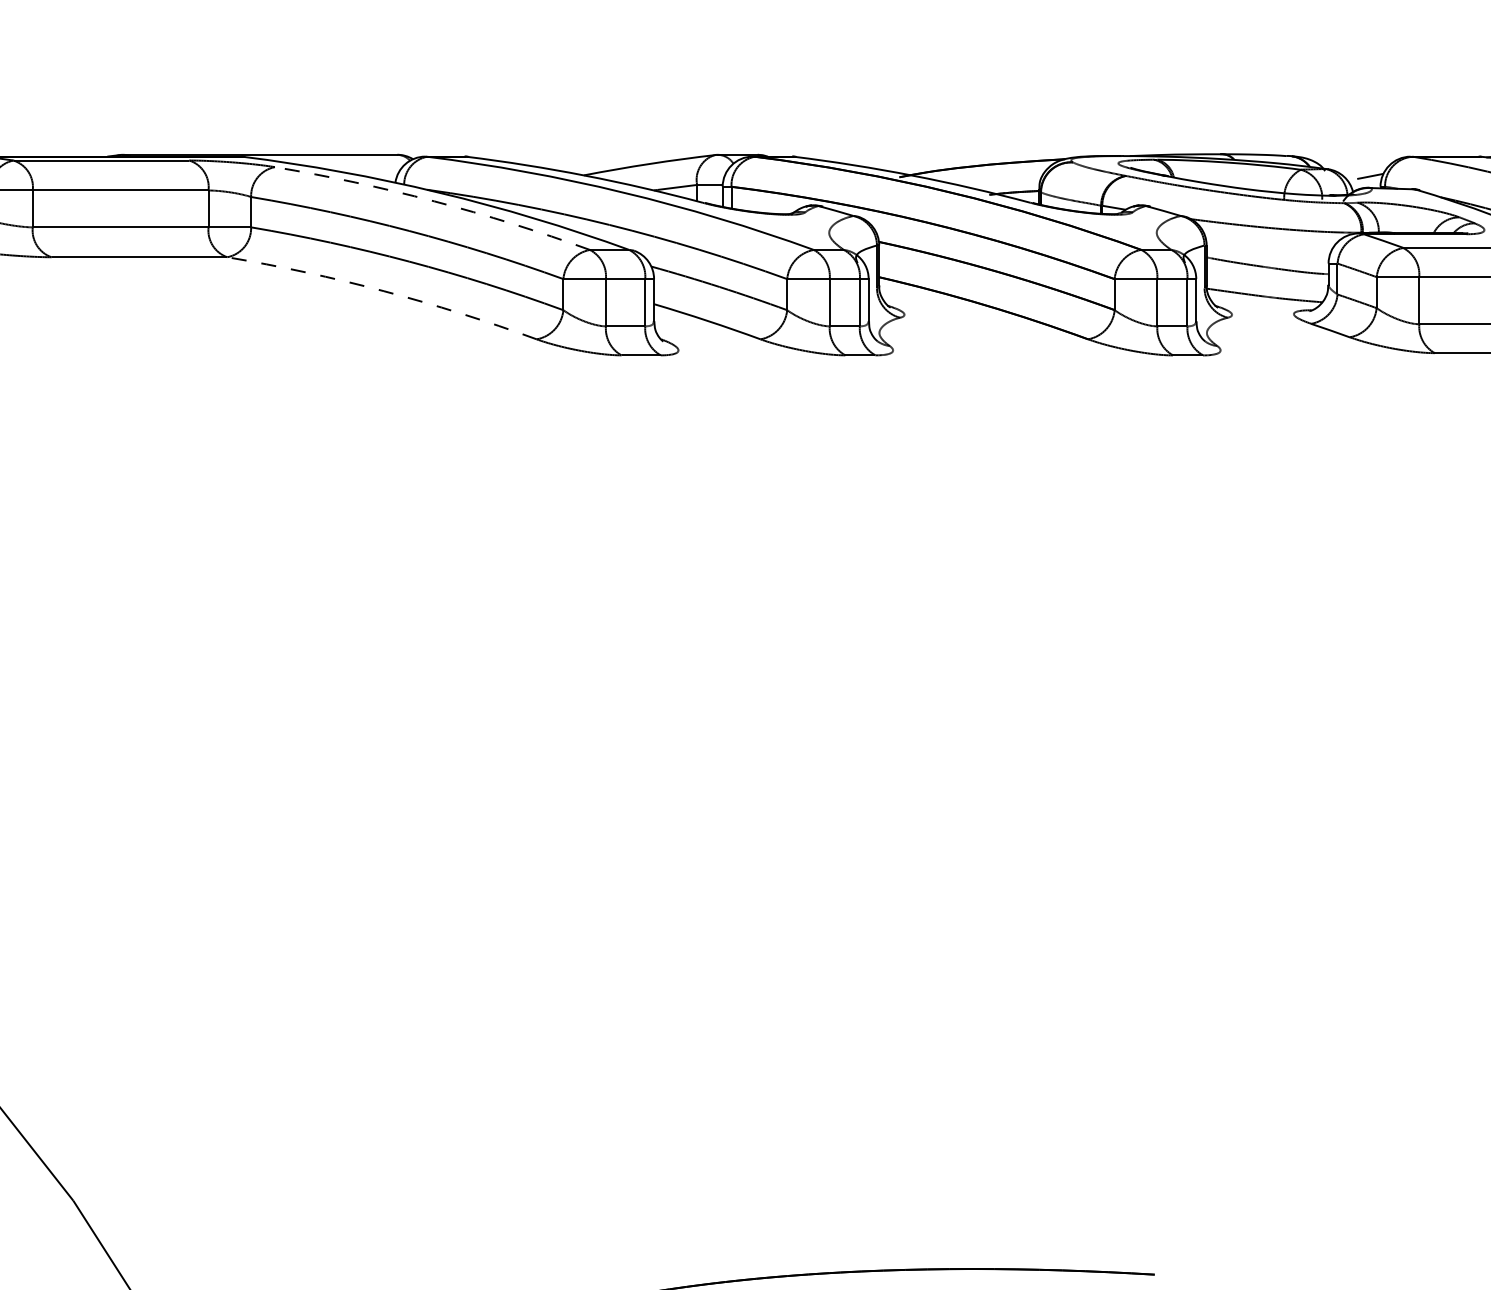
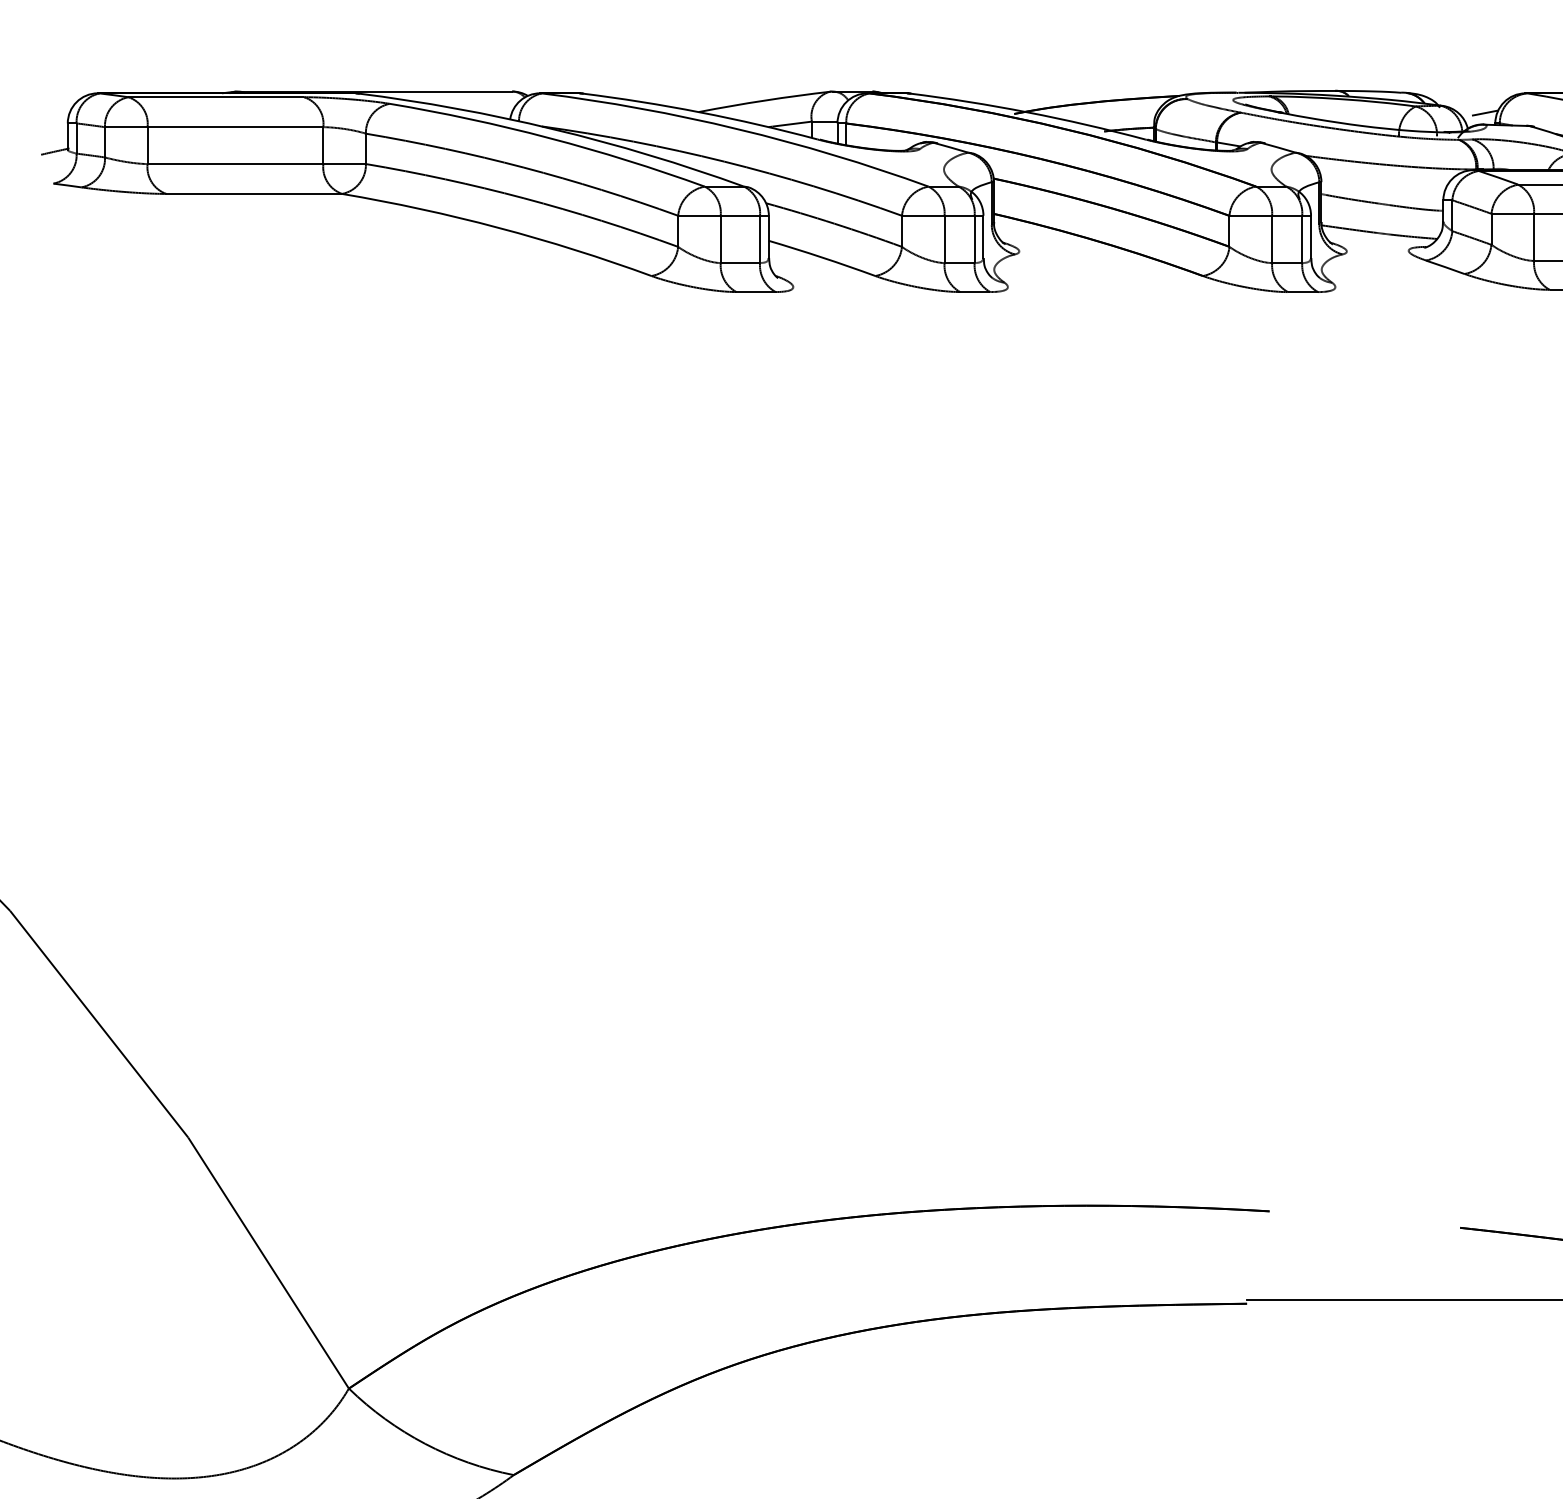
arc: (434, 201) -> (549, 138), dashed -> solid
arc: (383, 290) -> (498, 227), dashed -> solid

